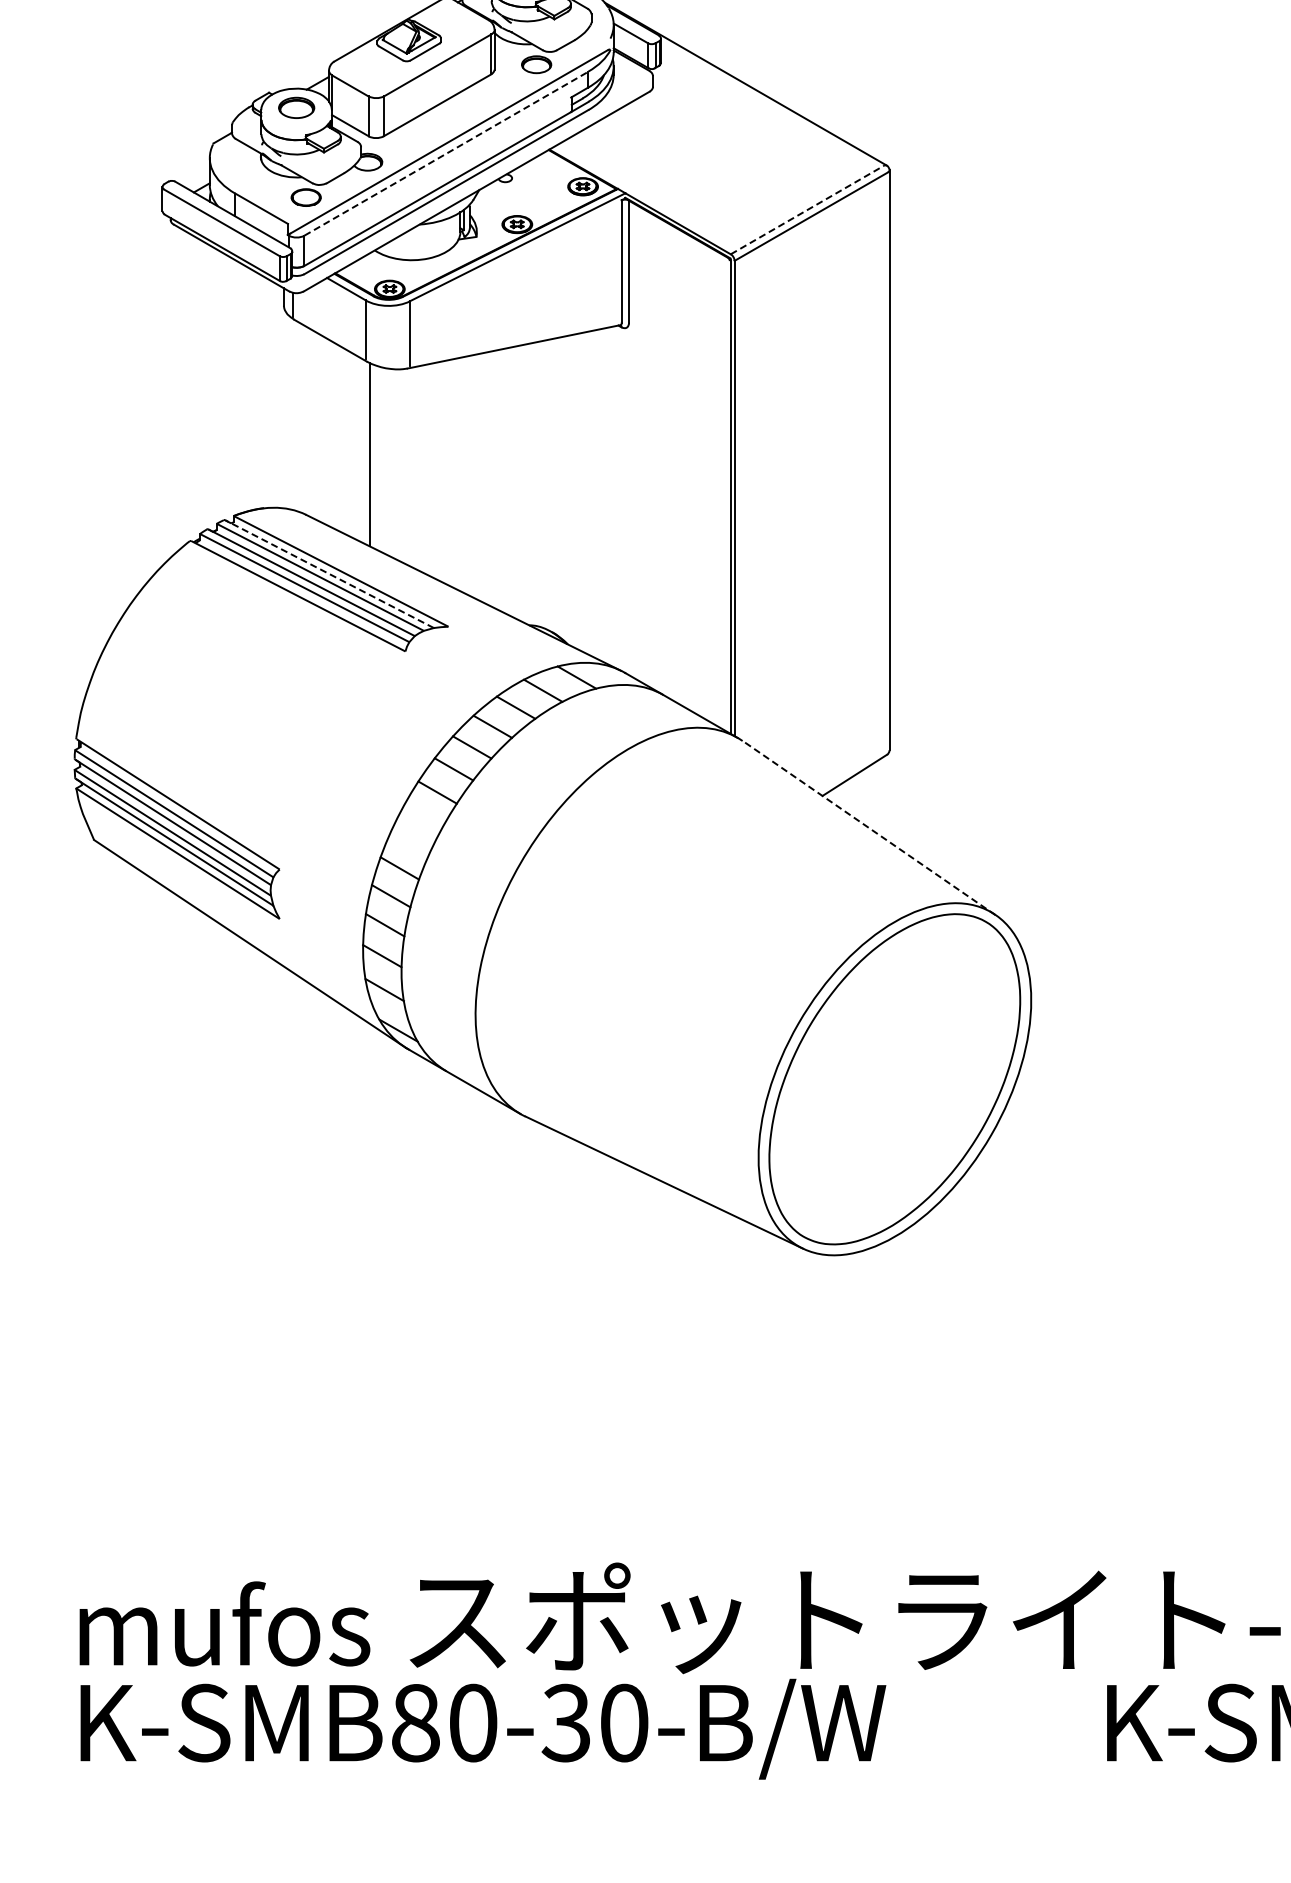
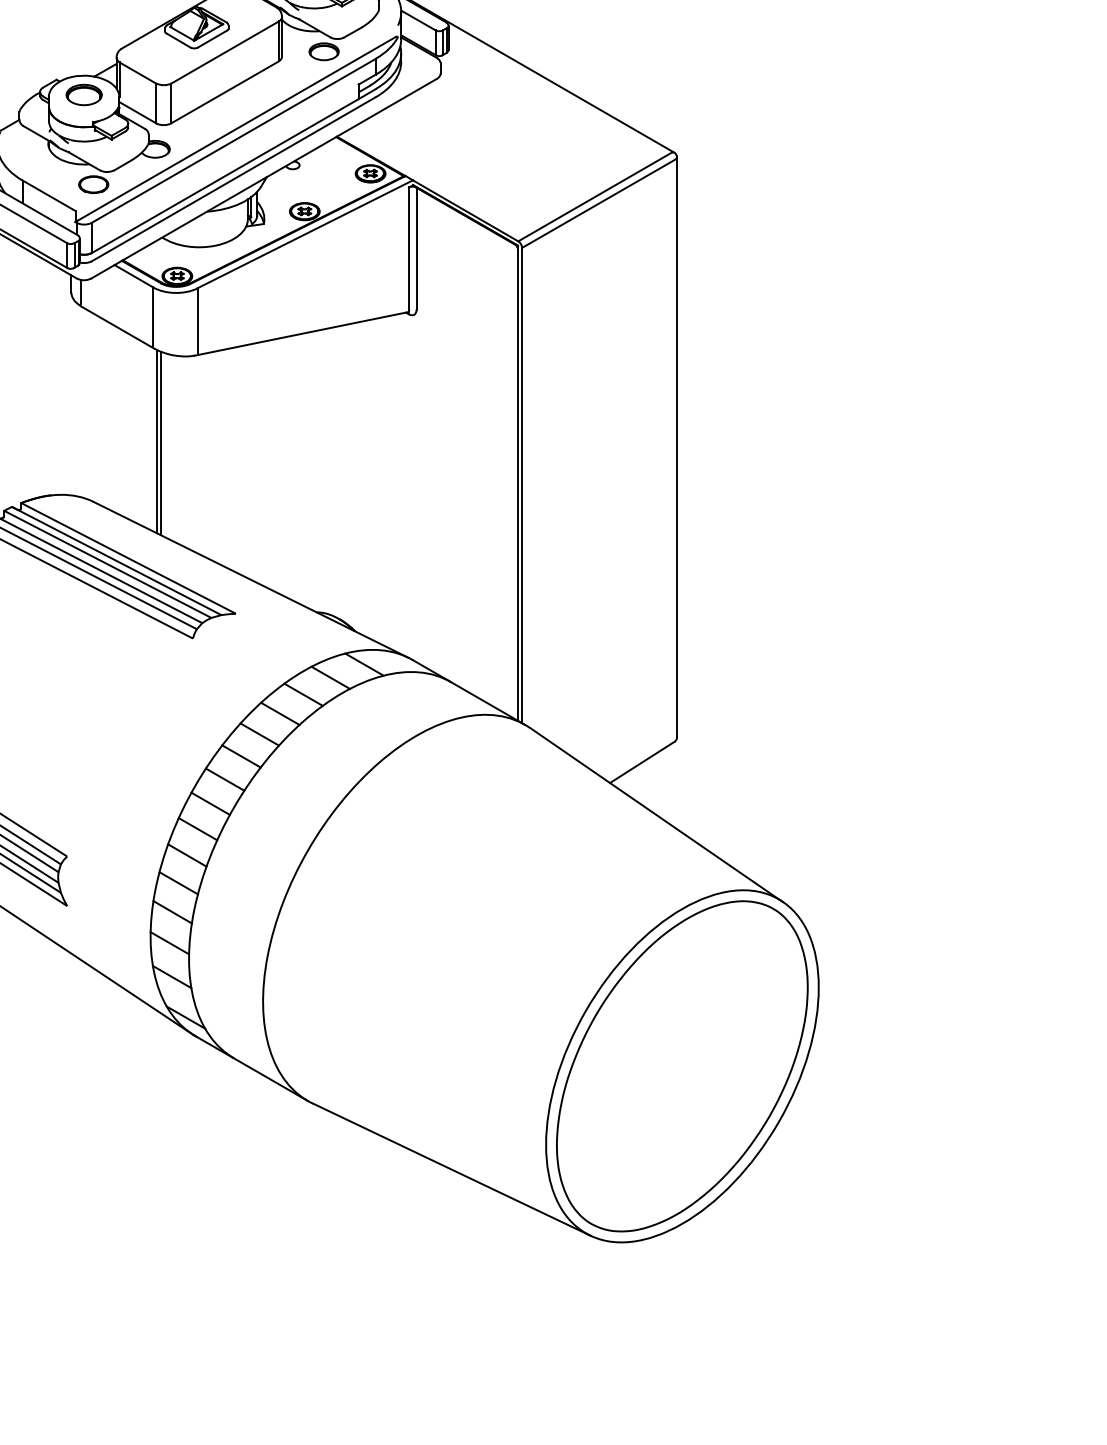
line: (446, 153) -> (234, 140), dashed -> solid
line: (807, 210) -> (595, 197), dashed -> solid
line: (373, 456) -> (161, 443), added
line: (329, 574) -> (117, 561), dashed -> solid
line: (422, 816) -> (210, 803), added
line: (868, 827) -> (656, 814), dashed -> solid
line: (410, 842) -> (198, 829), added

